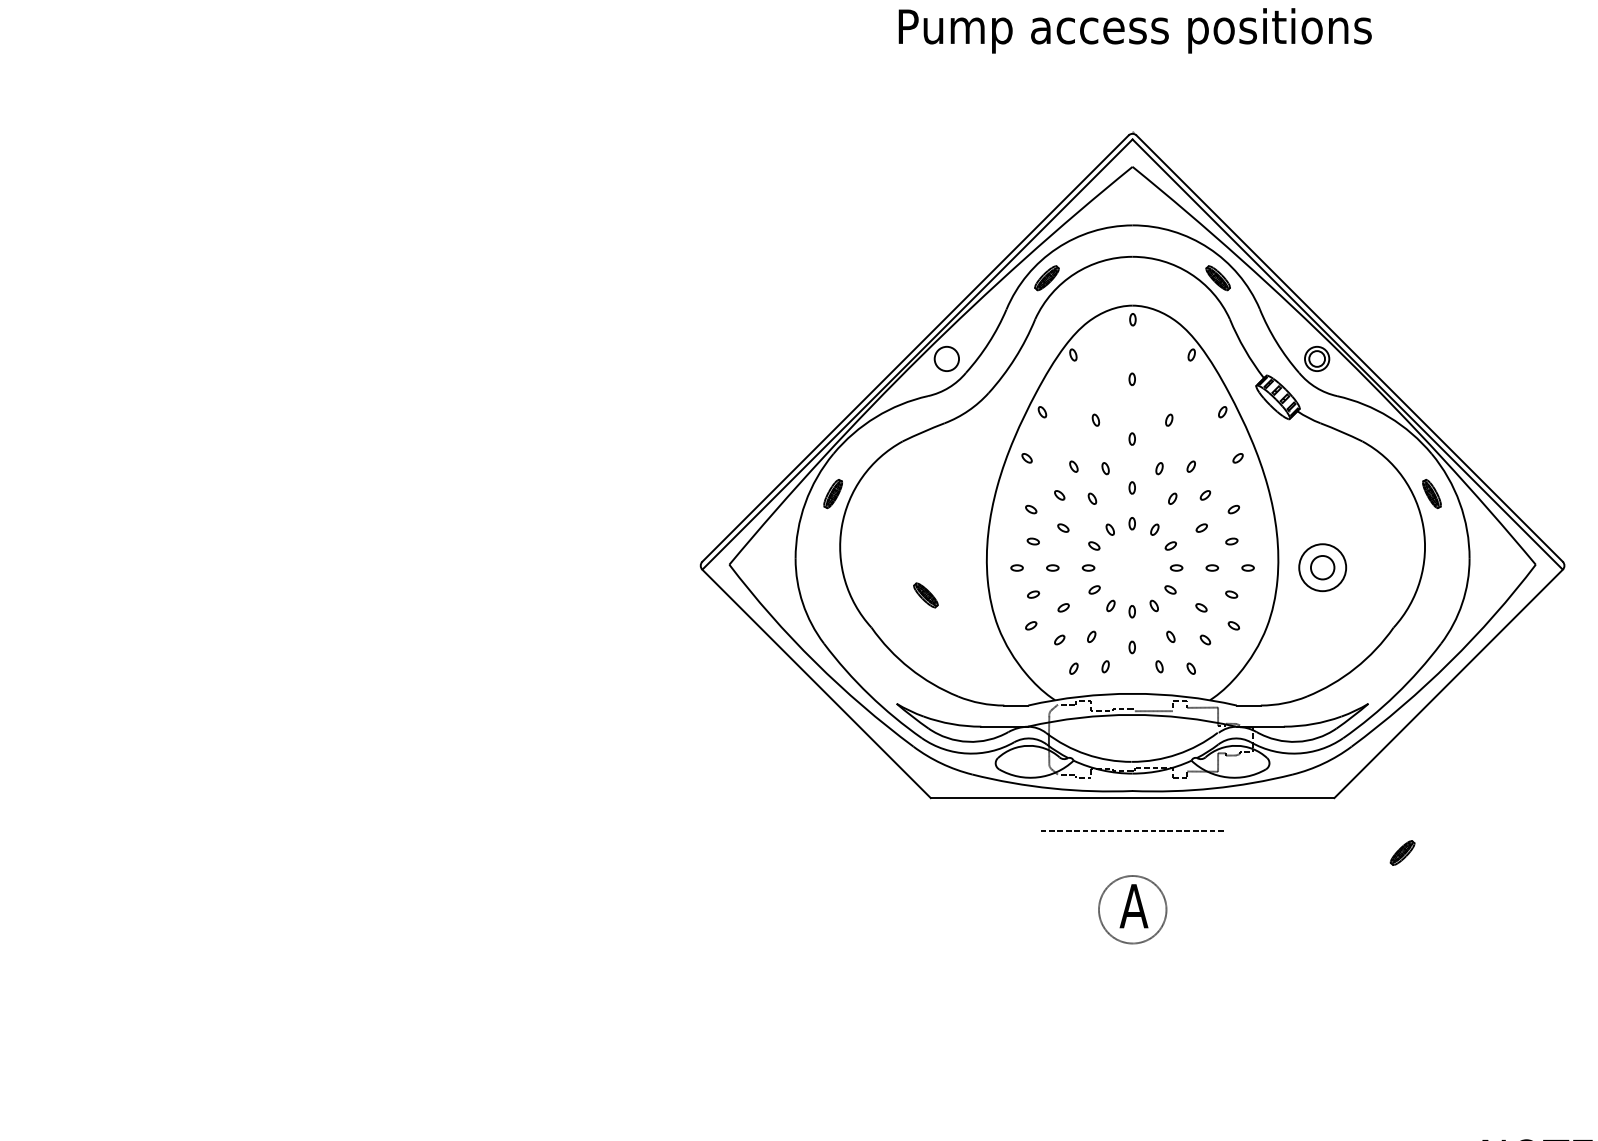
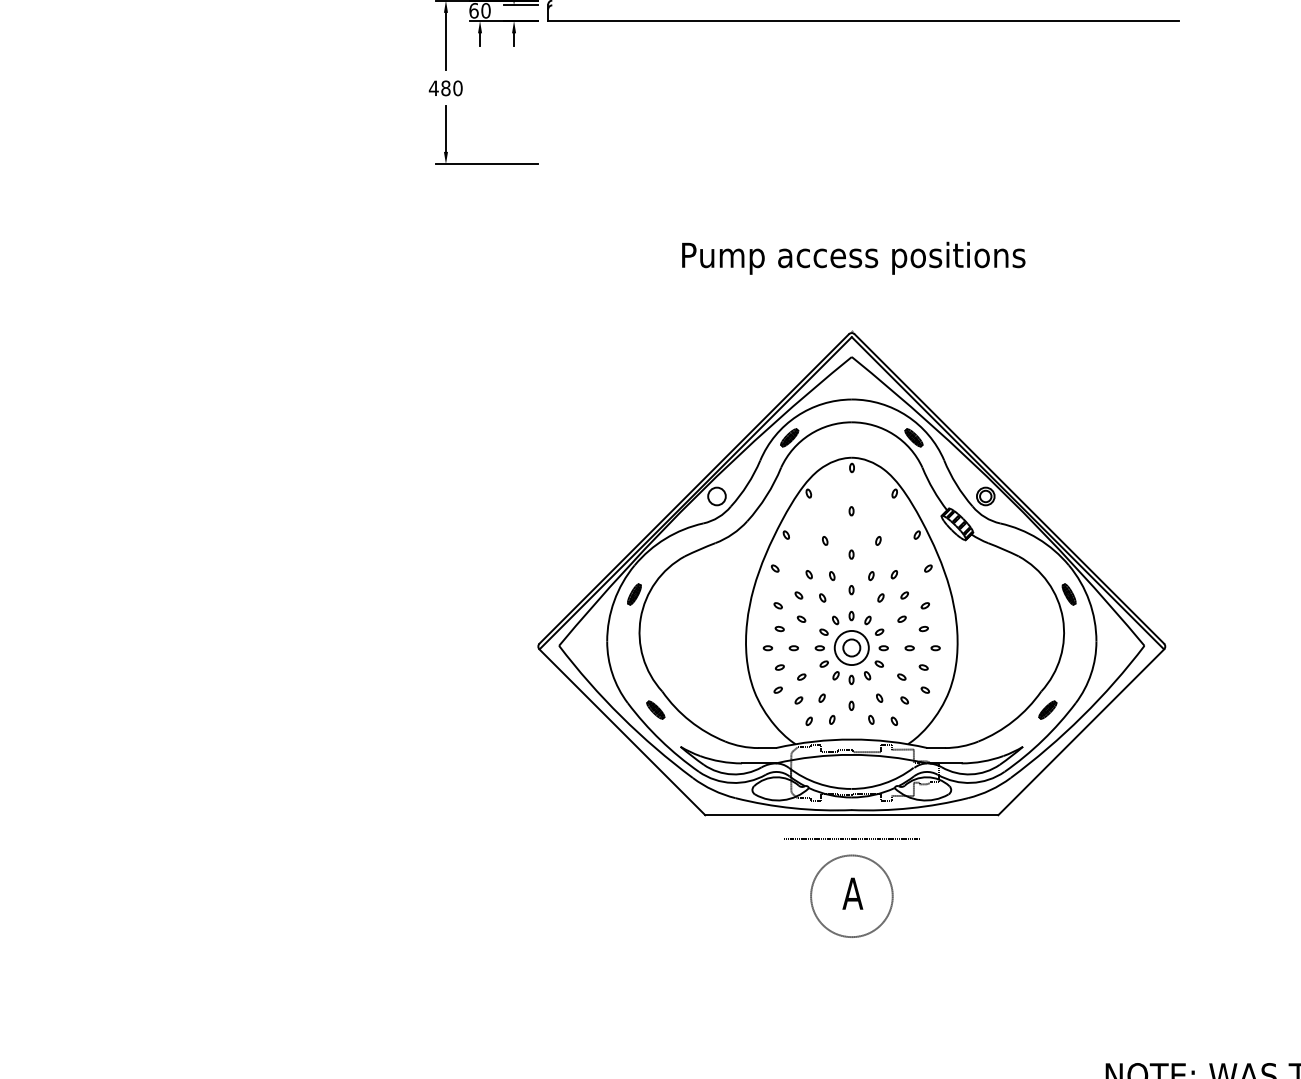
part: (1322, 567) -> (851, 647), moved
part: (925, 594) -> (655, 709), moved
part: (1402, 852) -> (1047, 709), moved
circle: (1132, 910) -> (851, 896), size x1.67

